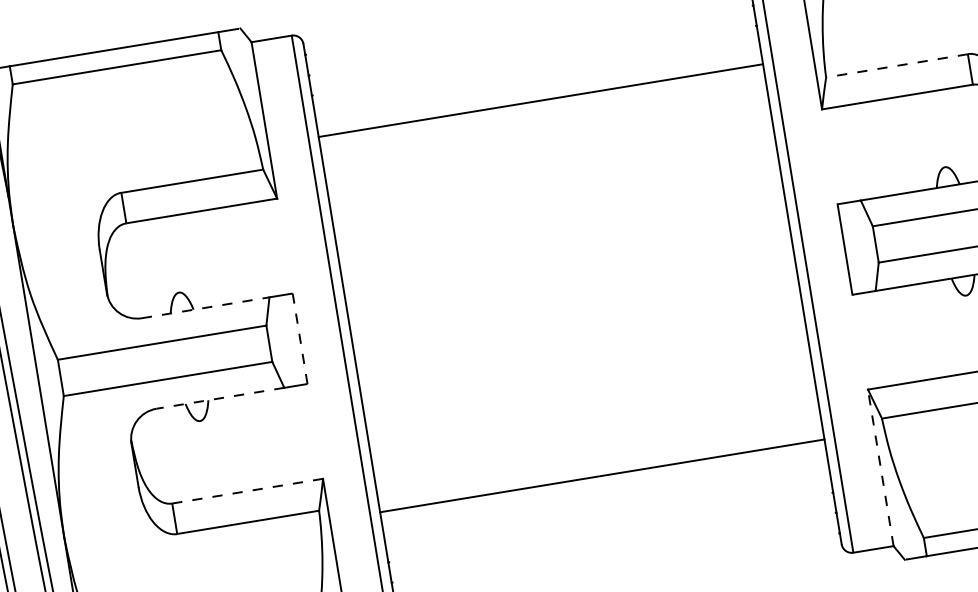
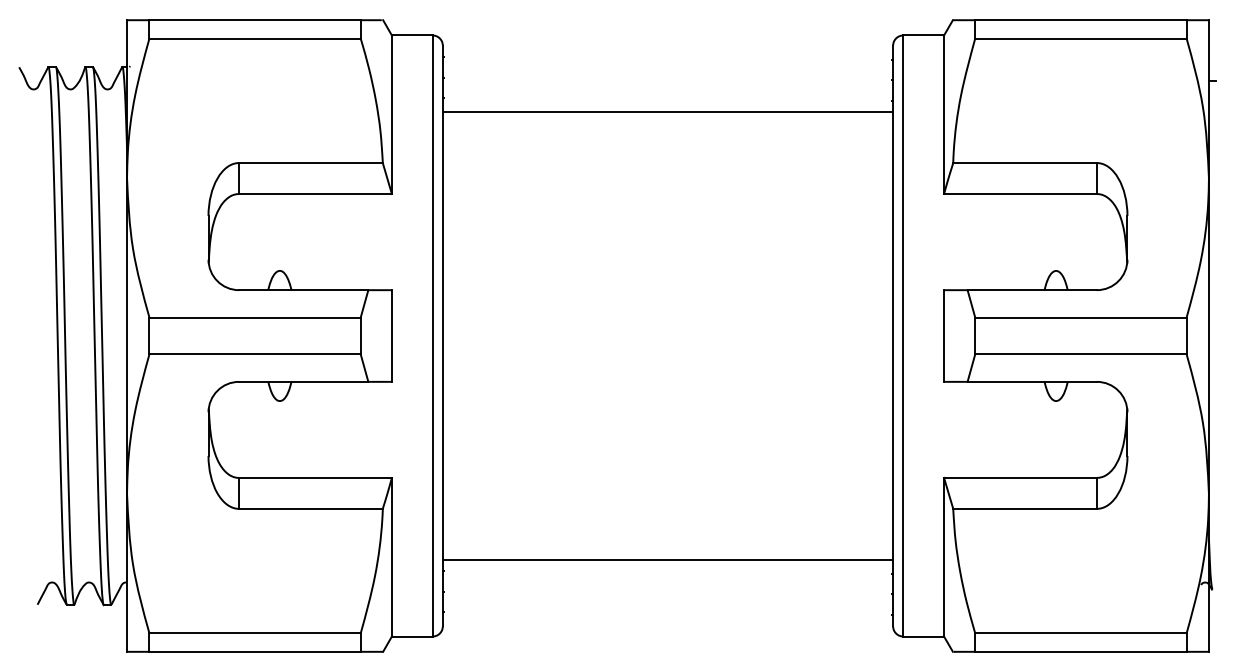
line: (897, 66) -> (1025, 163), dashed -> solid
line: (540, 100) -> (667, 111), moved
line: (205, 308) -> (303, 290), dashed -> solid
line: (299, 339) -> (391, 336), dashed -> solid
line: (220, 397) -> (303, 381), dashed -> solid
line: (881, 467) -> (944, 556), dashed -> solid
line: (601, 476) -> (667, 560), moved
line: (248, 490) -> (316, 477), dashed -> solid

